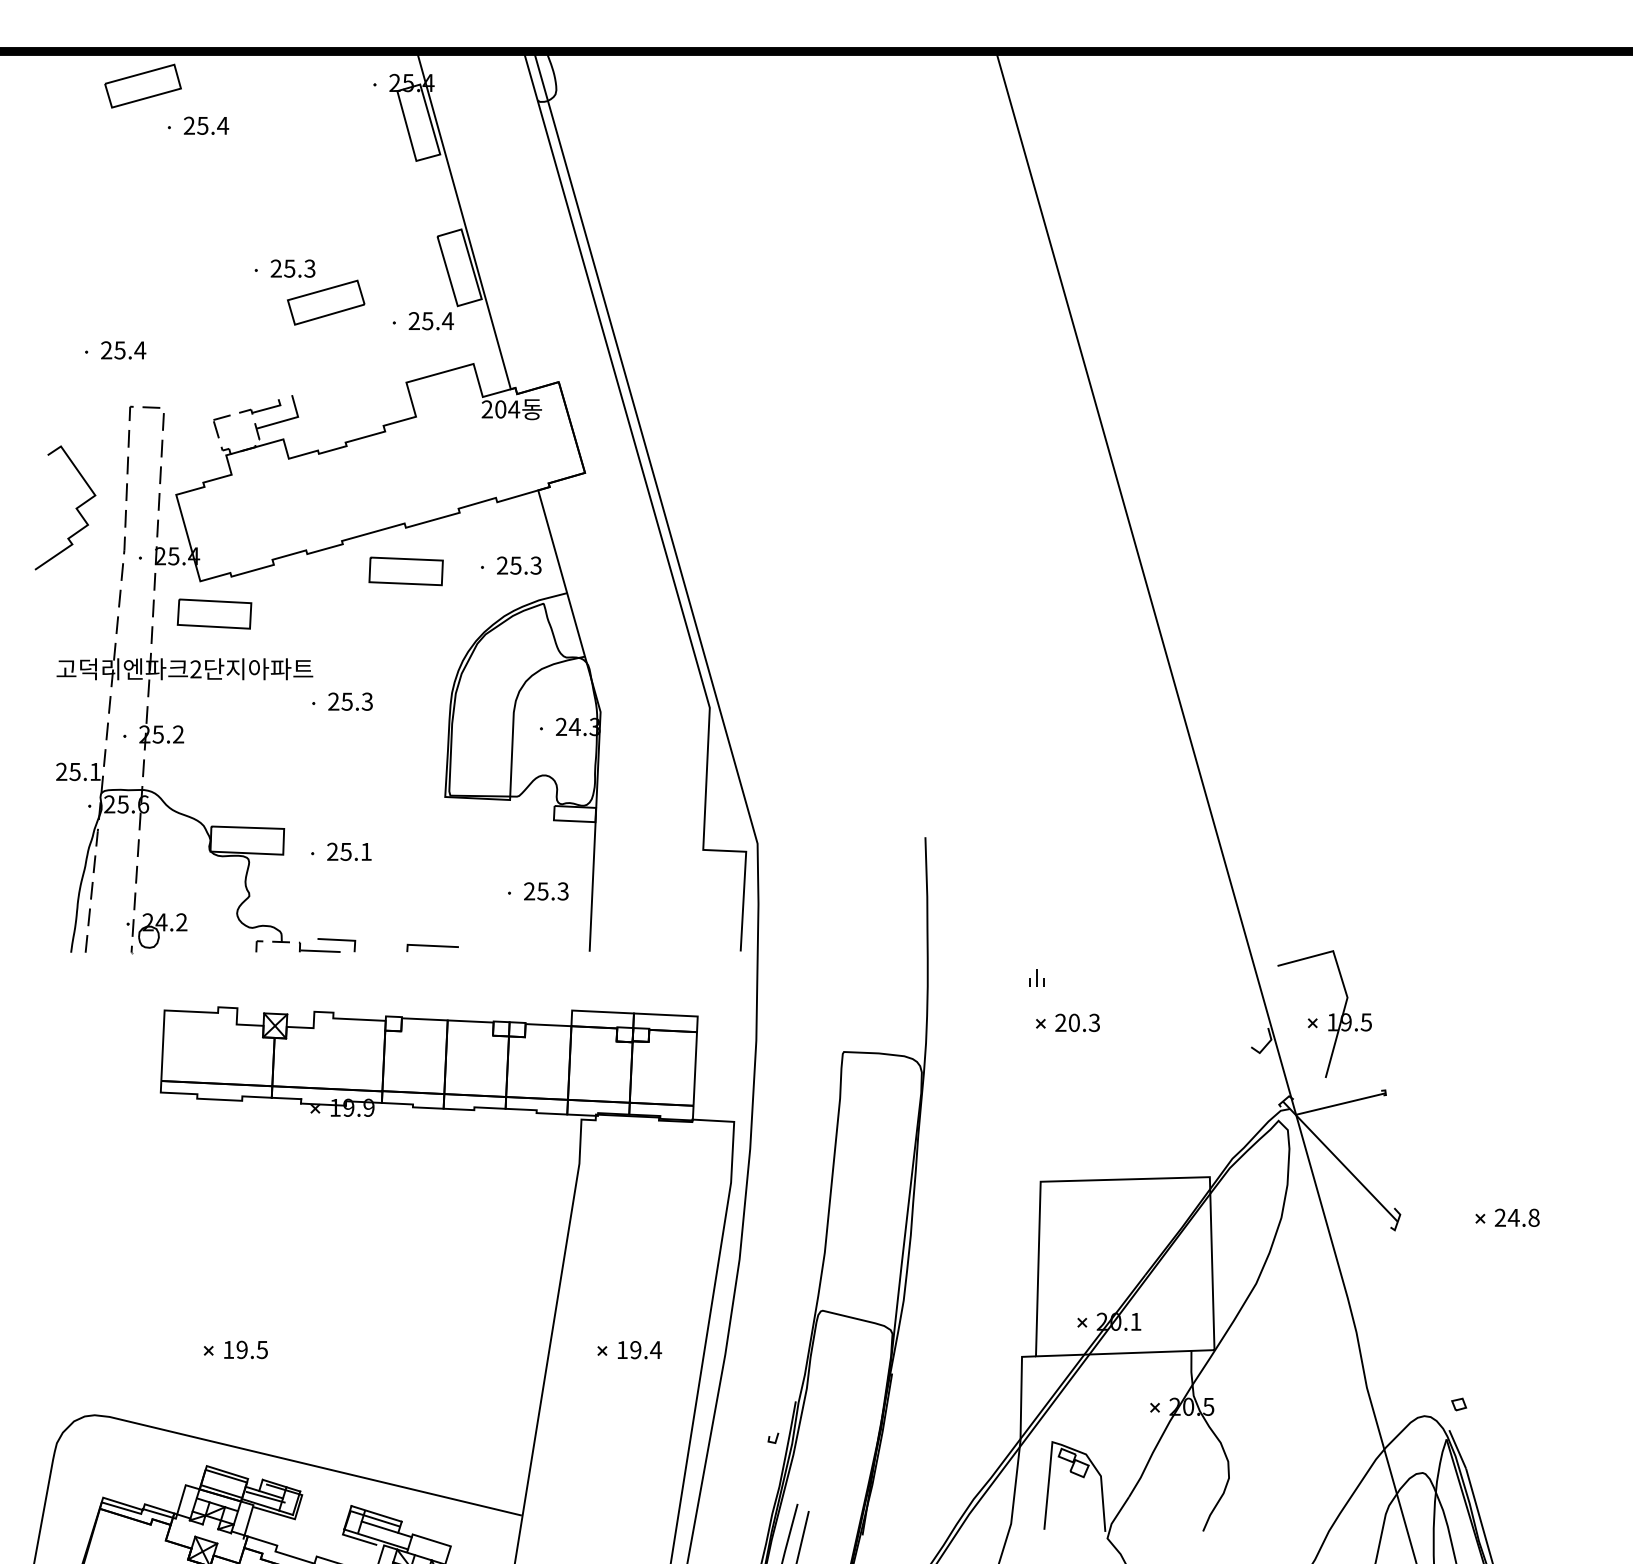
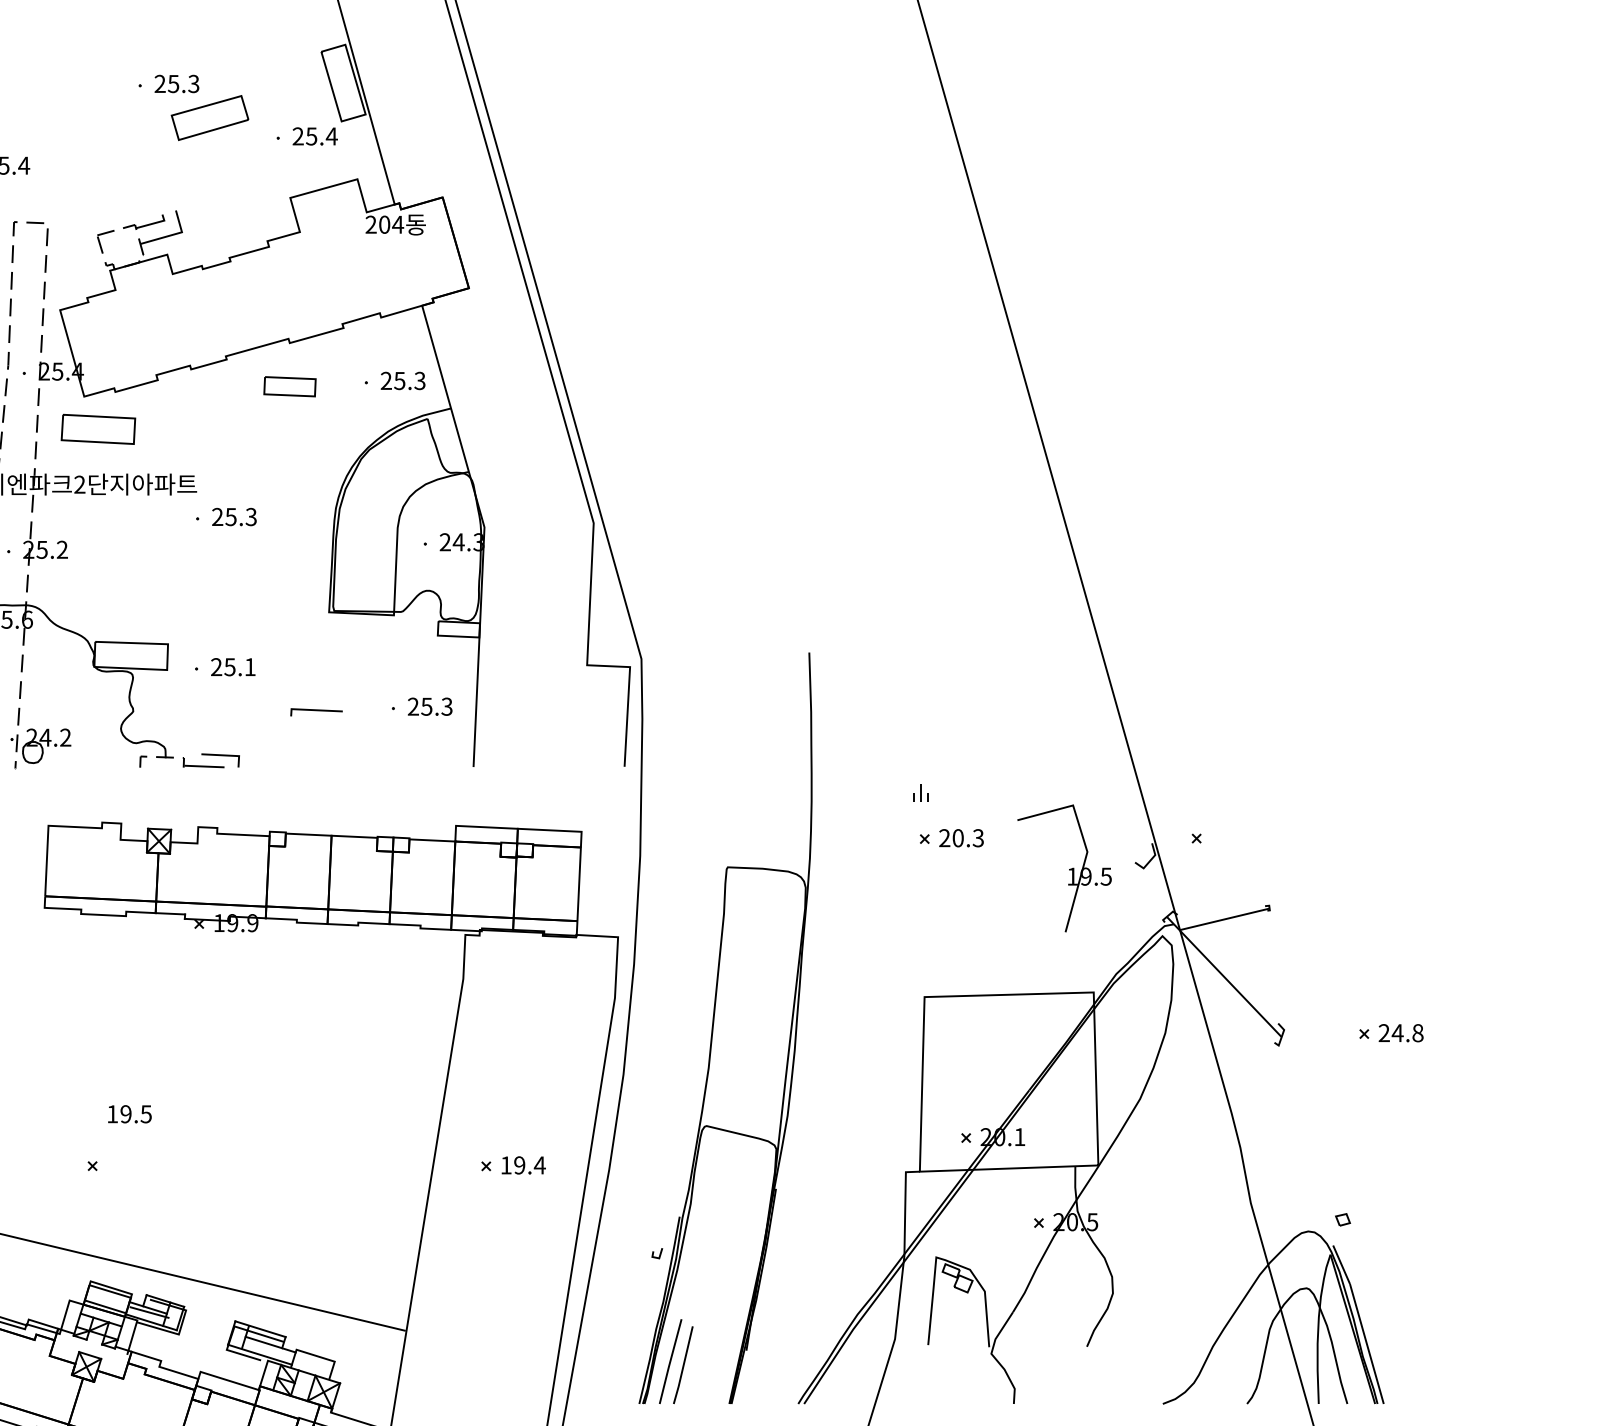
part: (405, 571) -> (289, 386), size x0.7
line: (432, 946) -> (316, 710), moved
part: (1324, 1013) -> (1064, 867), moved
text: (245, 1349) -> (129, 1113), moved

